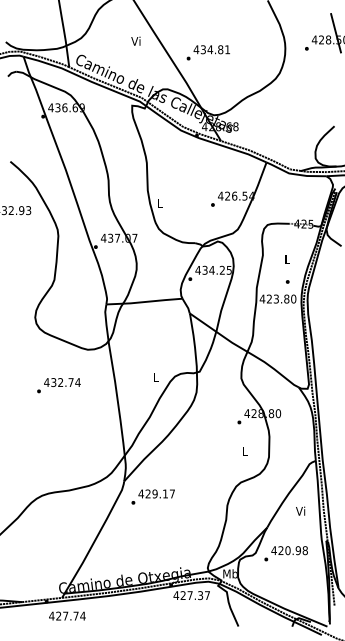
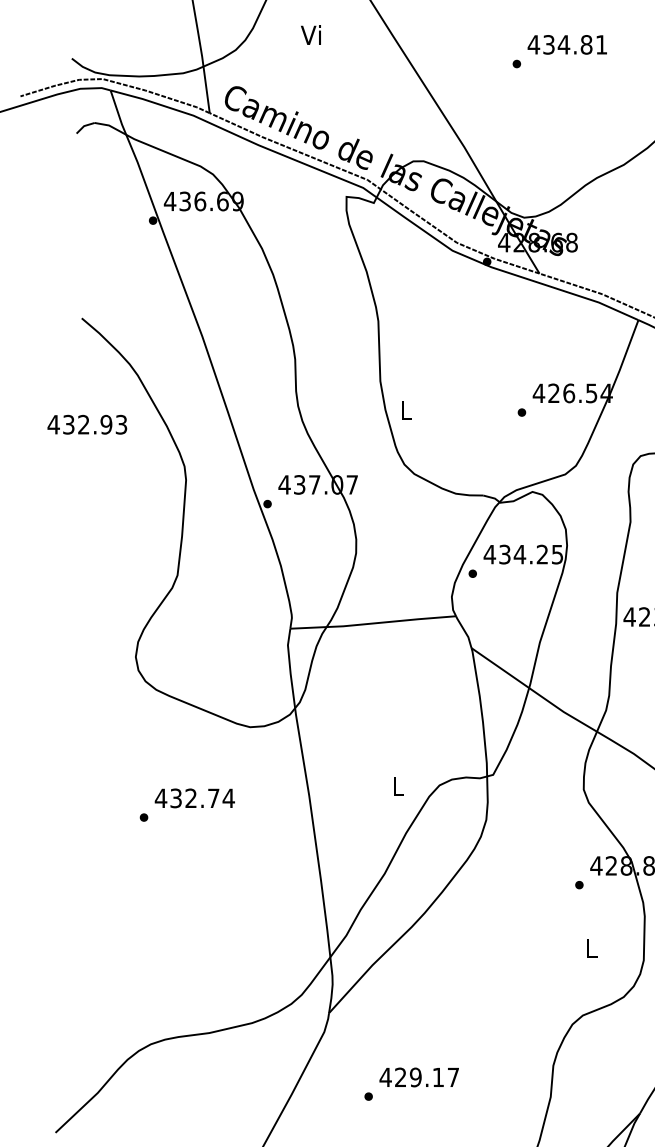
text: (135, 40) -> (310, 33), moved
text: (207, 52) -> (557, 50), moved
text: (152, 496) -> (410, 1082), moved

